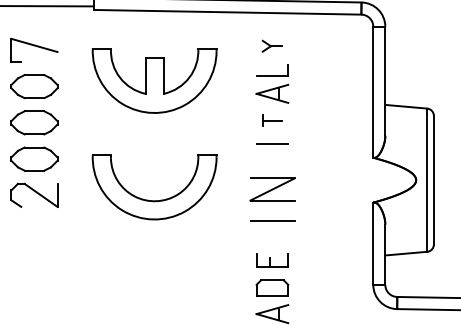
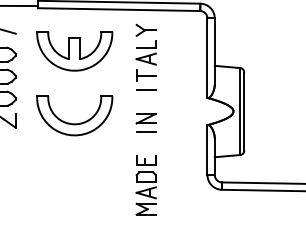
part: (271, 45) -> (145, 29), size x1.67
part: (272, 120) -> (146, 75), size x1.67
part: (271, 198) -> (145, 122), size x0.71

